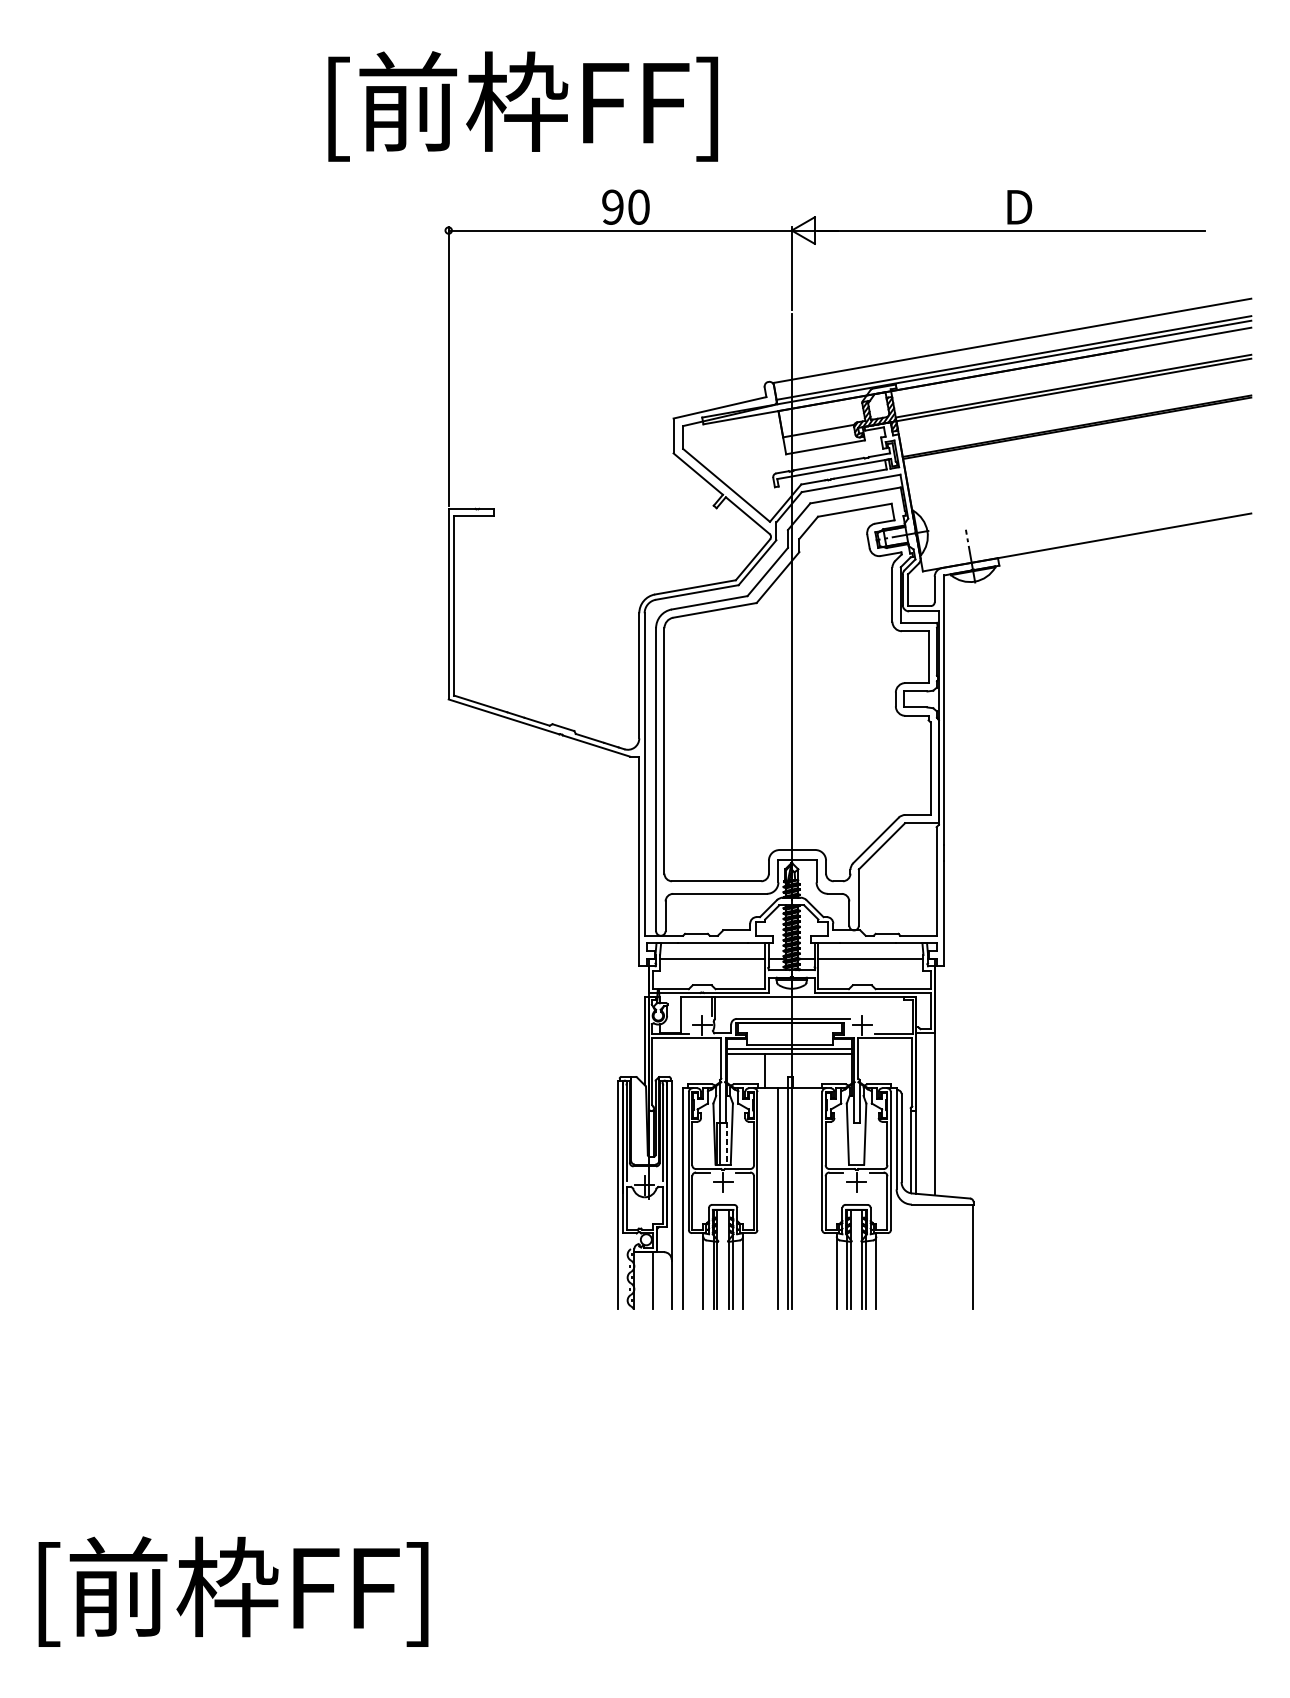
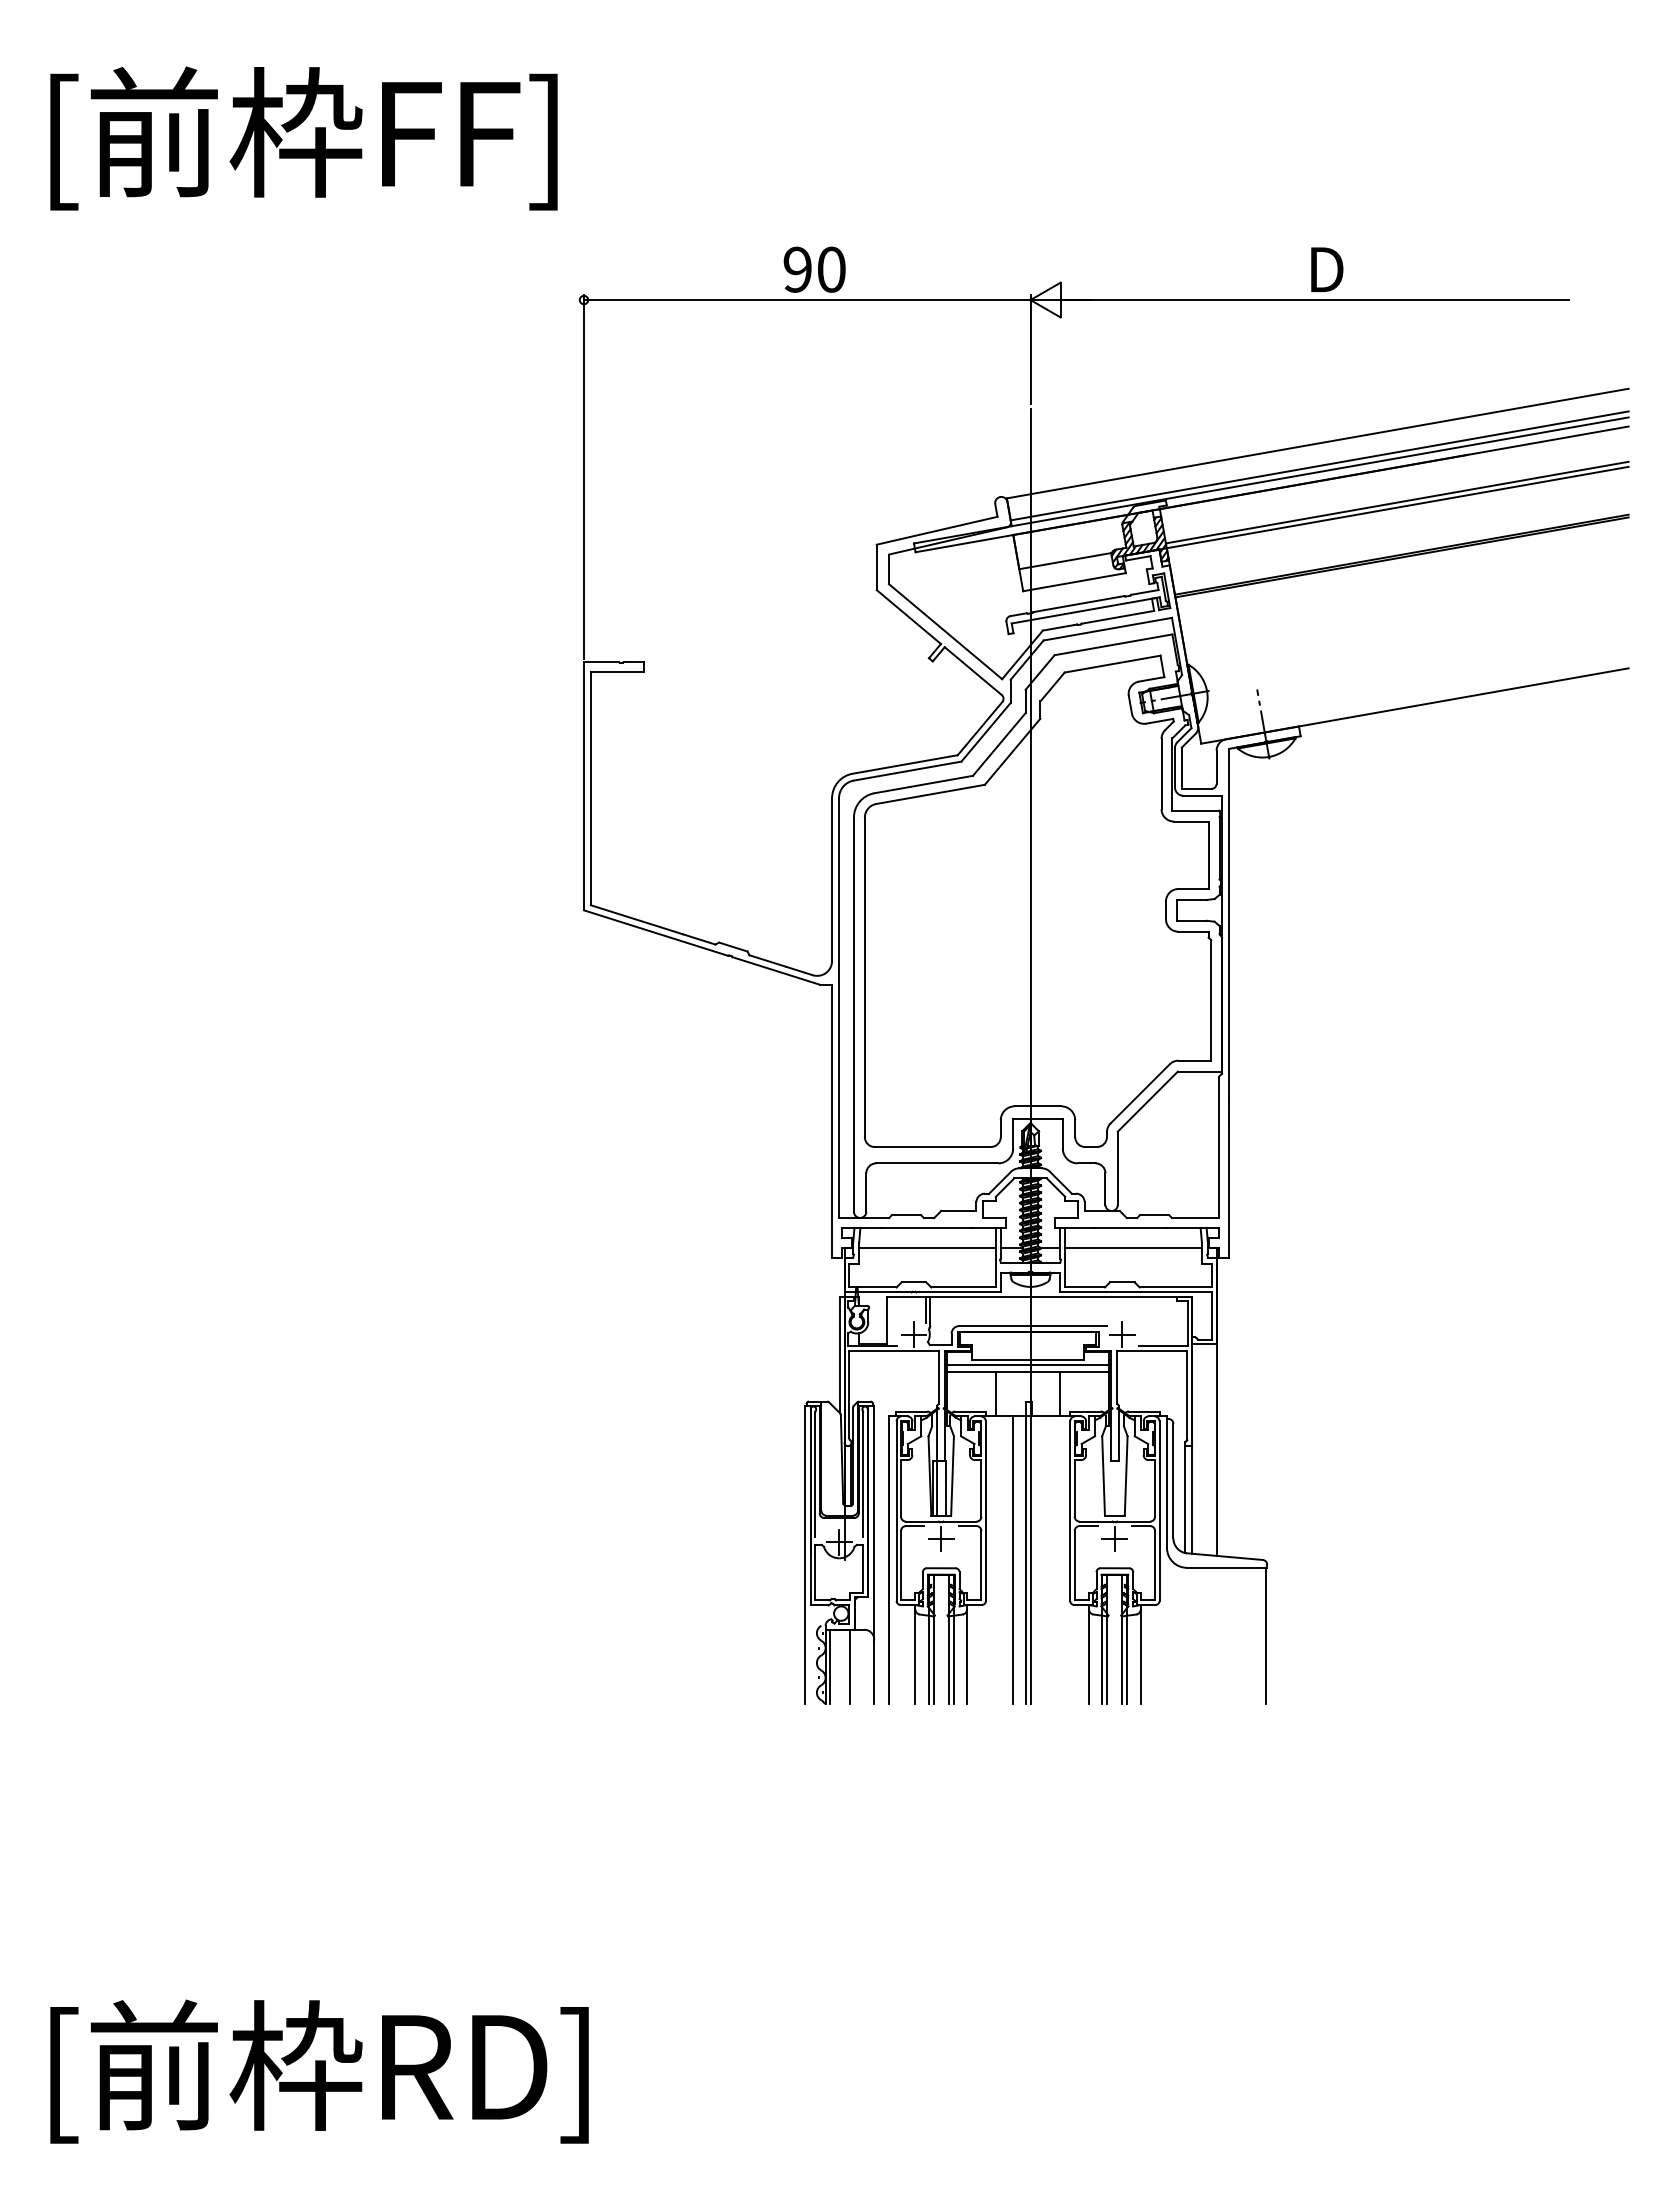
text: (522, 106) -> (303, 138), moved
line: (814, 1070) -> (1059, 1393), added
line: (727, 1143) -> (946, 1488), dashed -> solid
line: (637, 1280) -> (829, 1666), added
text: (377, 1594) -> (491, 2075), [前枠FF] -> [前枠RD]

